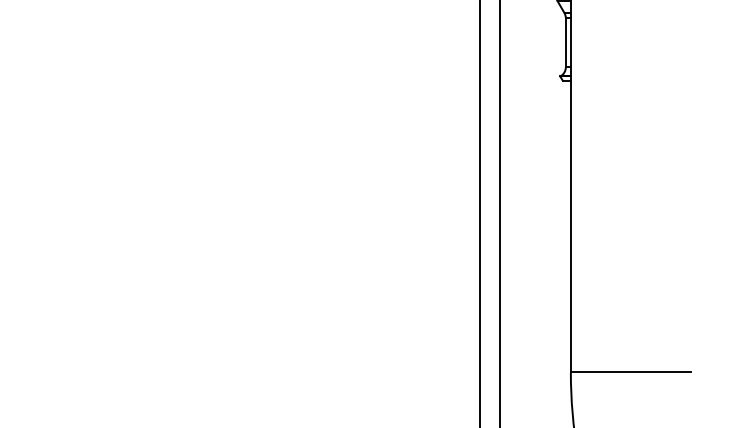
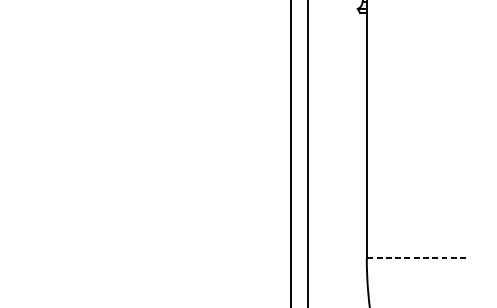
line: (631, 372) -> (417, 258), solid -> dashed

